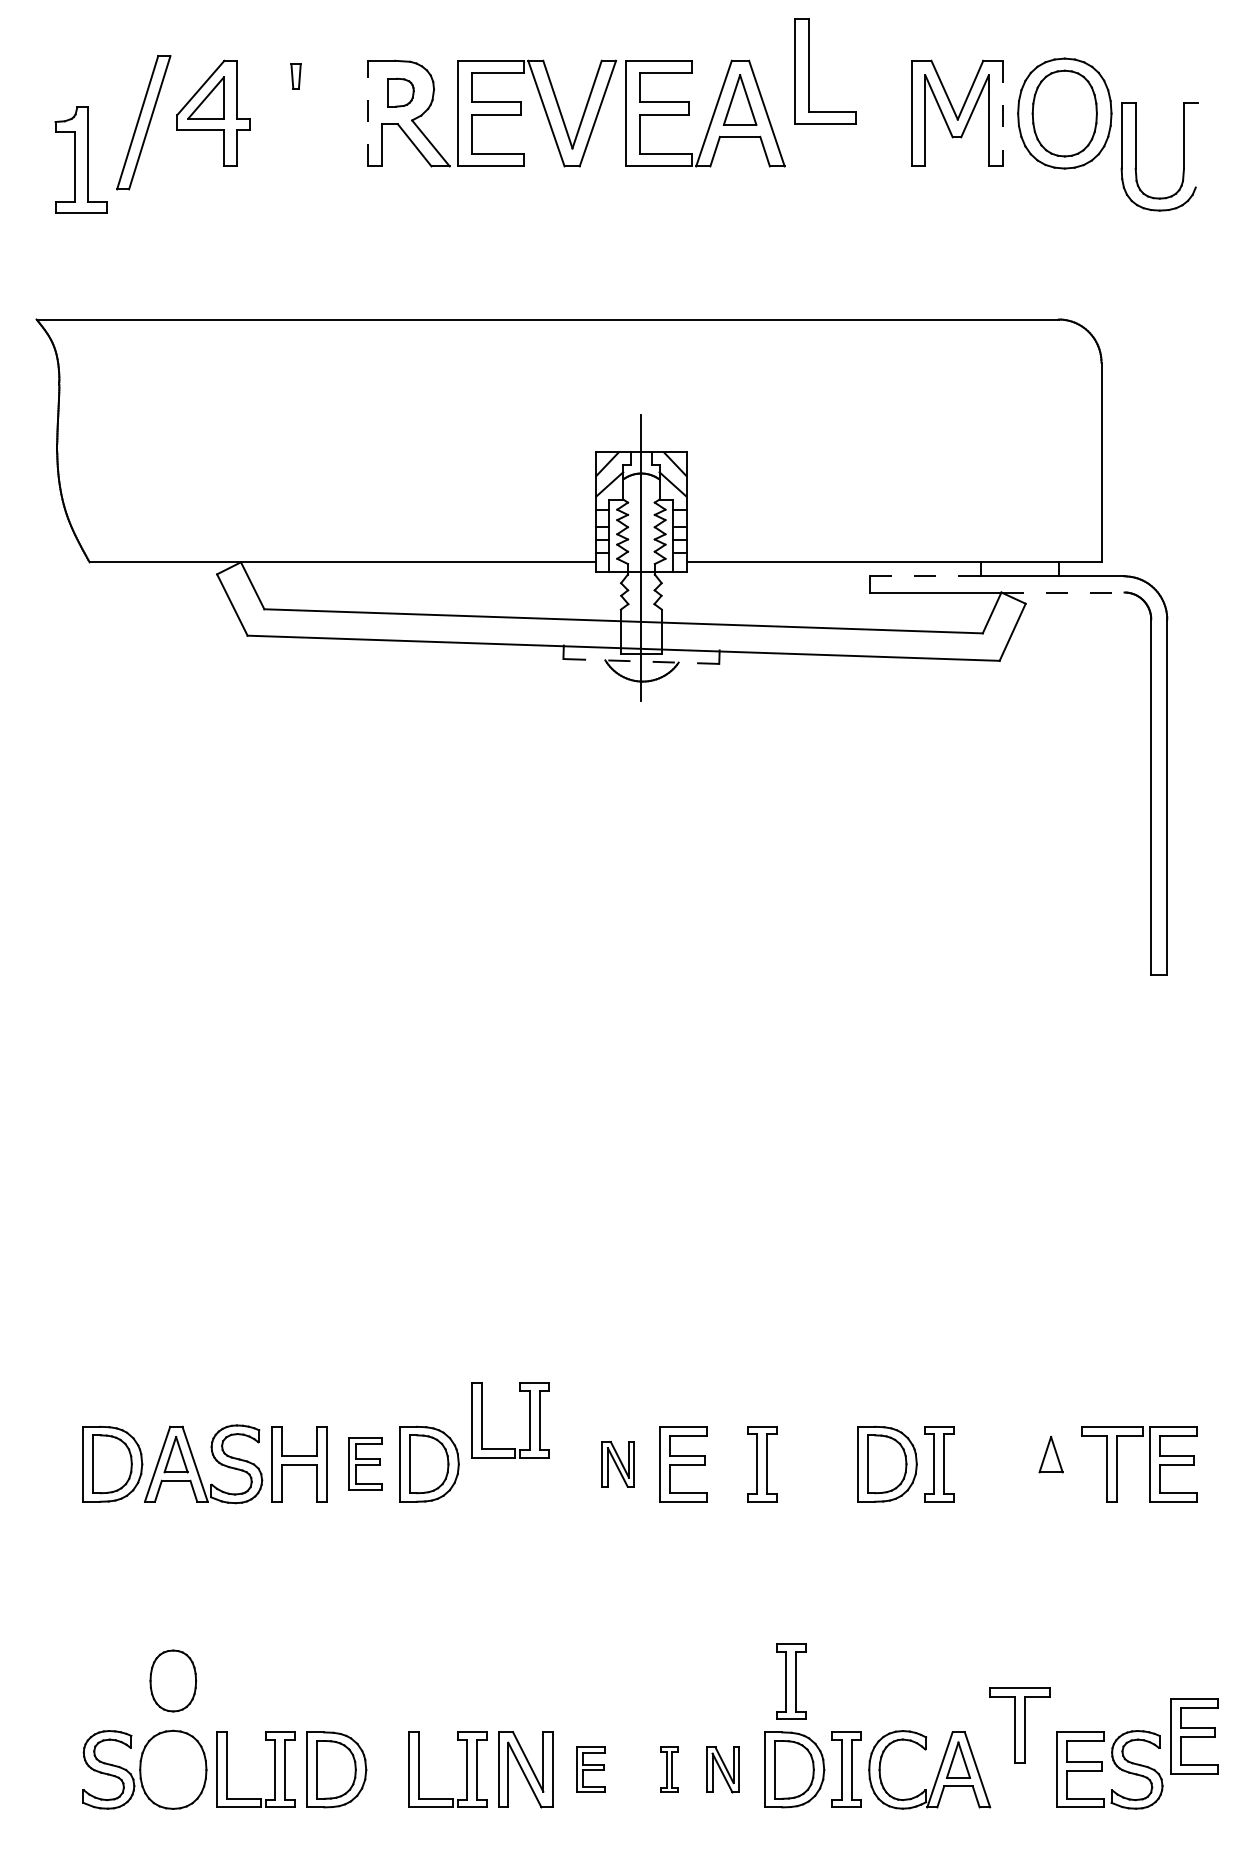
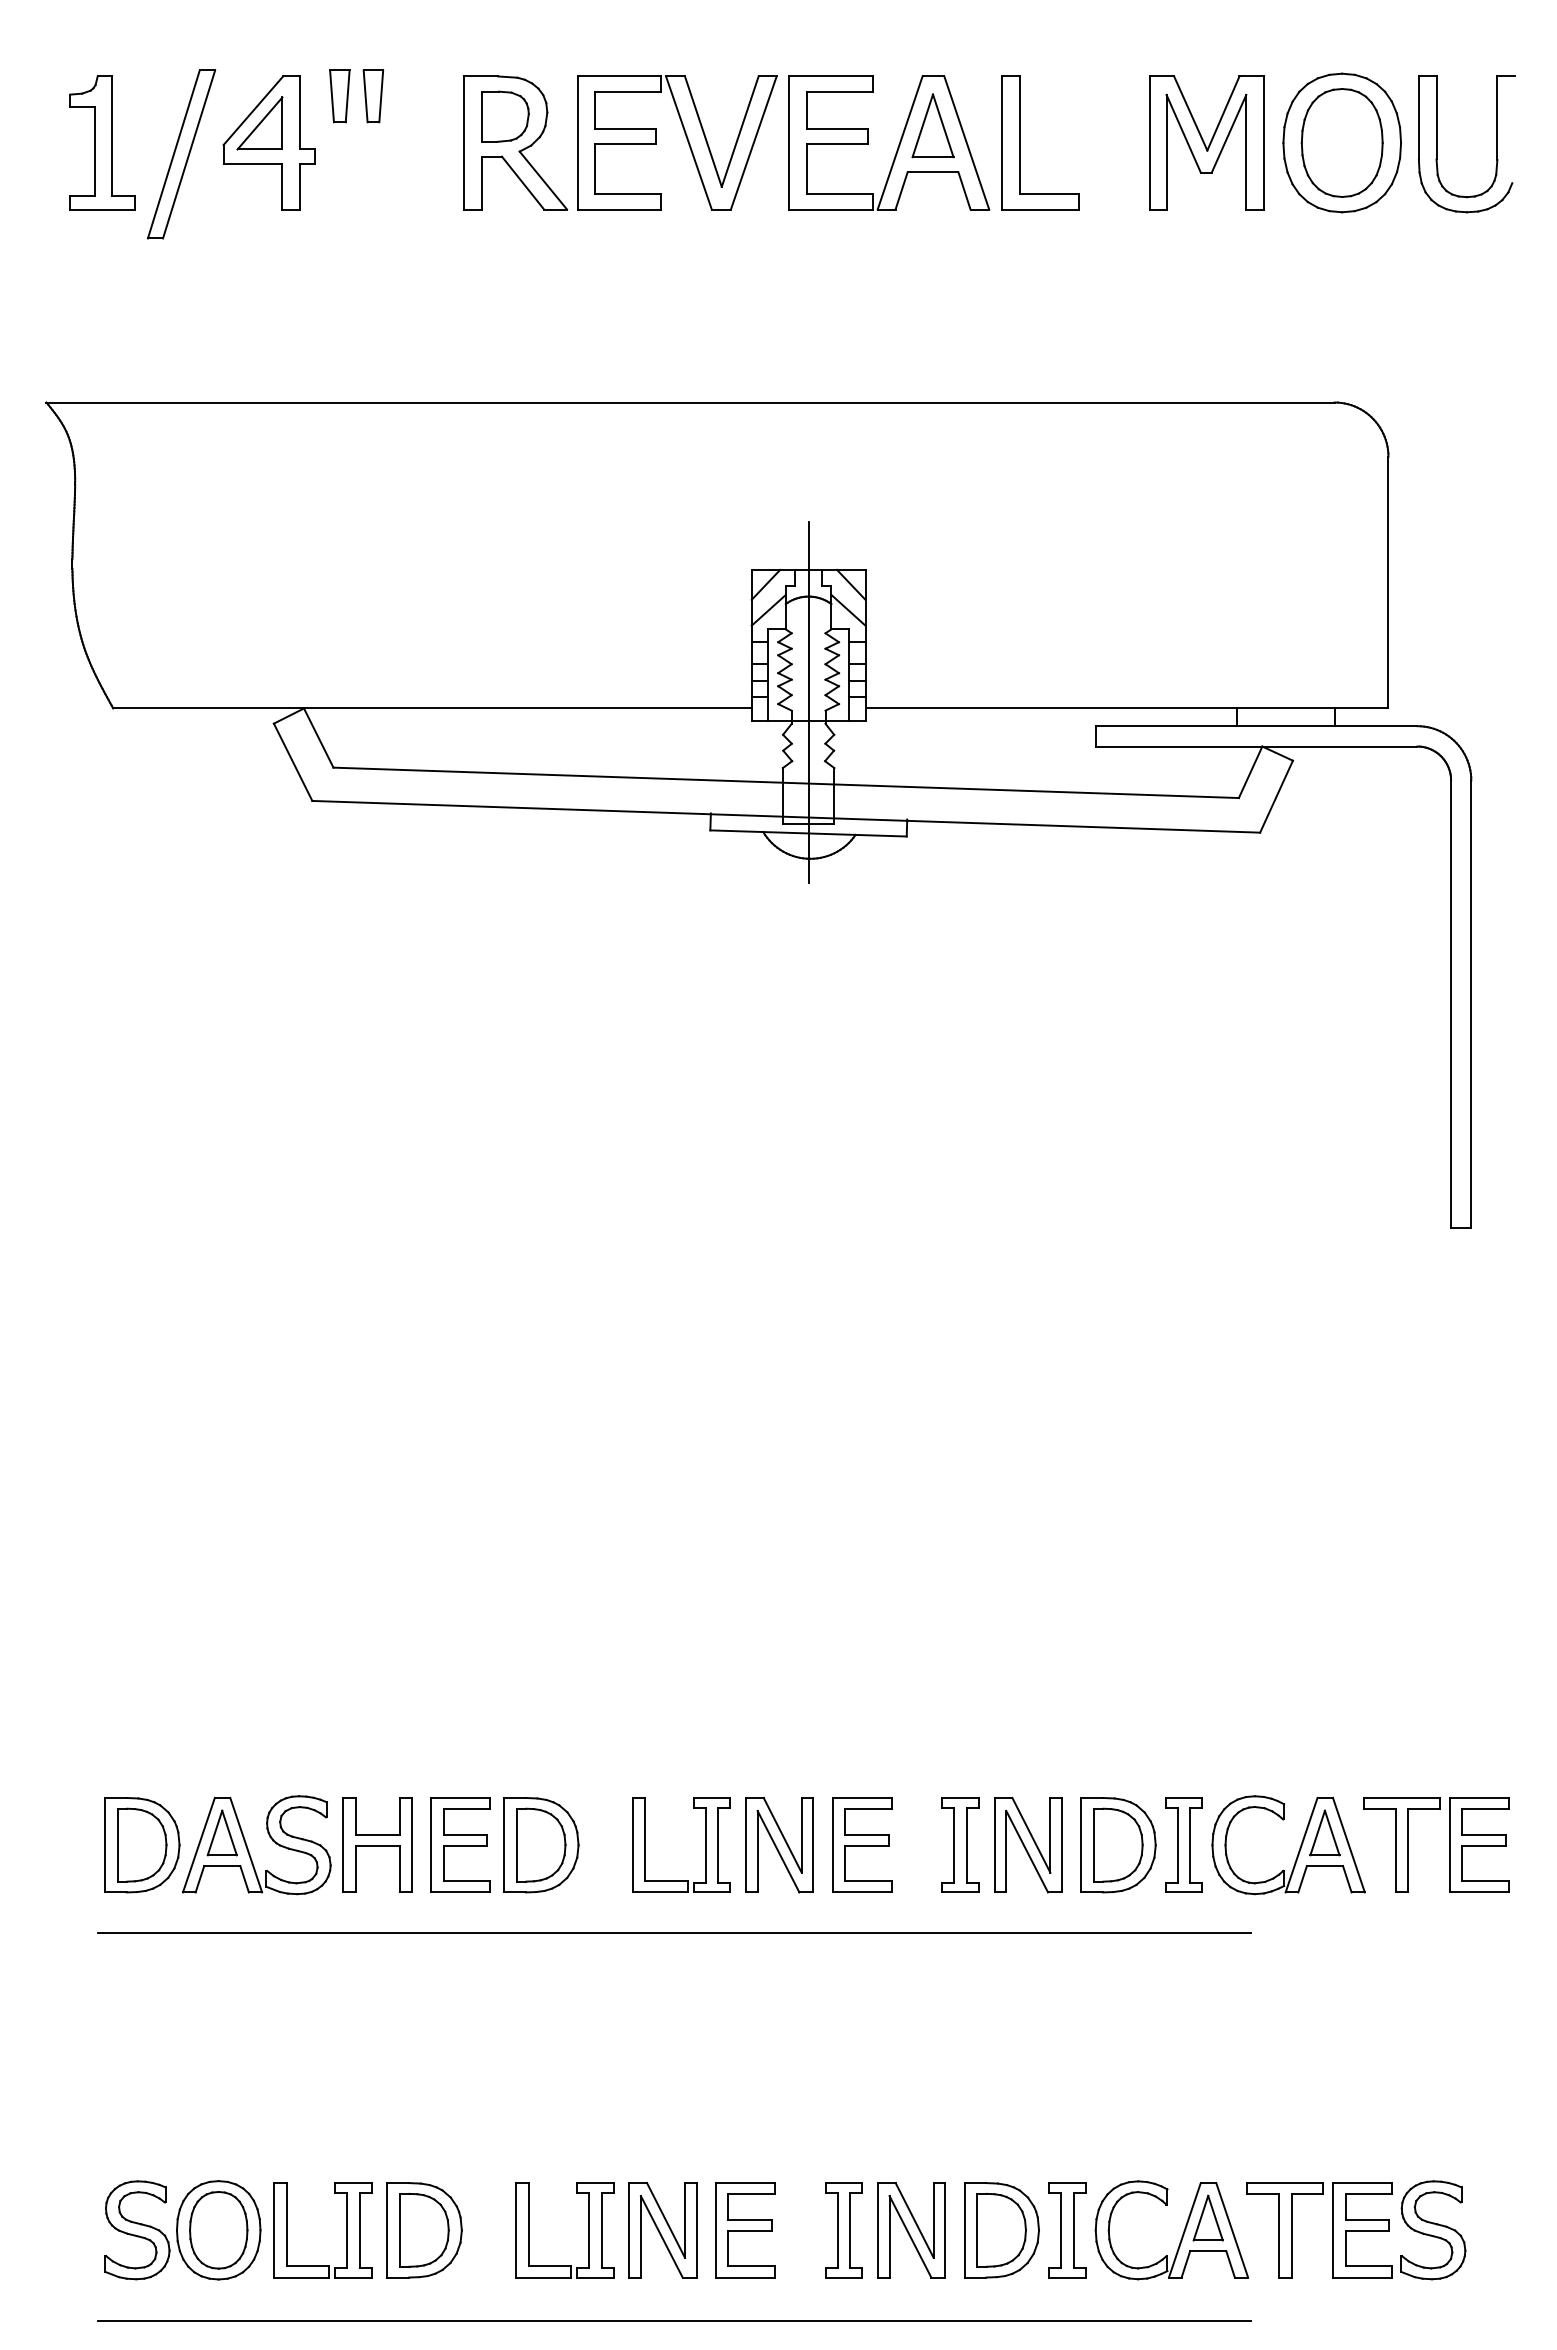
part: (809, 71) -> (1020, 142), moved
part: (269, 76) -> (339, 96), added
part: (296, 76) -> (373, 96), size x1.67
part: (400, 92) -> (505, 116), size x1.43
line: (368, 114) -> (464, 143), dashed -> solid
line: (1003, 114) -> (1264, 143), dashed -> solid
part: (1136, 156) -> (1437, 144), moved
part: (81, 160) -> (102, 142), moved
line: (925, 576) -> (1166, 726), dashed -> solid
line: (1062, 592) -> (1339, 746), dashed -> solid
line: (641, 661) -> (808, 833), dashed -> solid
part: (529, 1420) -> (705, 1844), moved
part: (365, 1463) -> (460, 1844), size x1.43
part: (815, 1463) -> (1028, 1844), added
part: (618, 1464) -> (779, 1845), size x1.67
part: (1030, 1466) -> (1299, 1847), added
line: (534, 1533) -> (673, 1932), added
part: (173, 1681) -> (218, 2230), moved
part: (791, 1681) -> (997, 2119), removed
part: (1019, 1725) -> (1284, 2230), moved
part: (1194, 1735) -> (1505, 2187), removed
part: (591, 1770) -> (745, 2230), size x1.67
part: (669, 1770) -> (843, 2230), size x1.67
part: (723, 1770) -> (911, 2230), size x1.67
line: (534, 1841) -> (673, 2320), added

